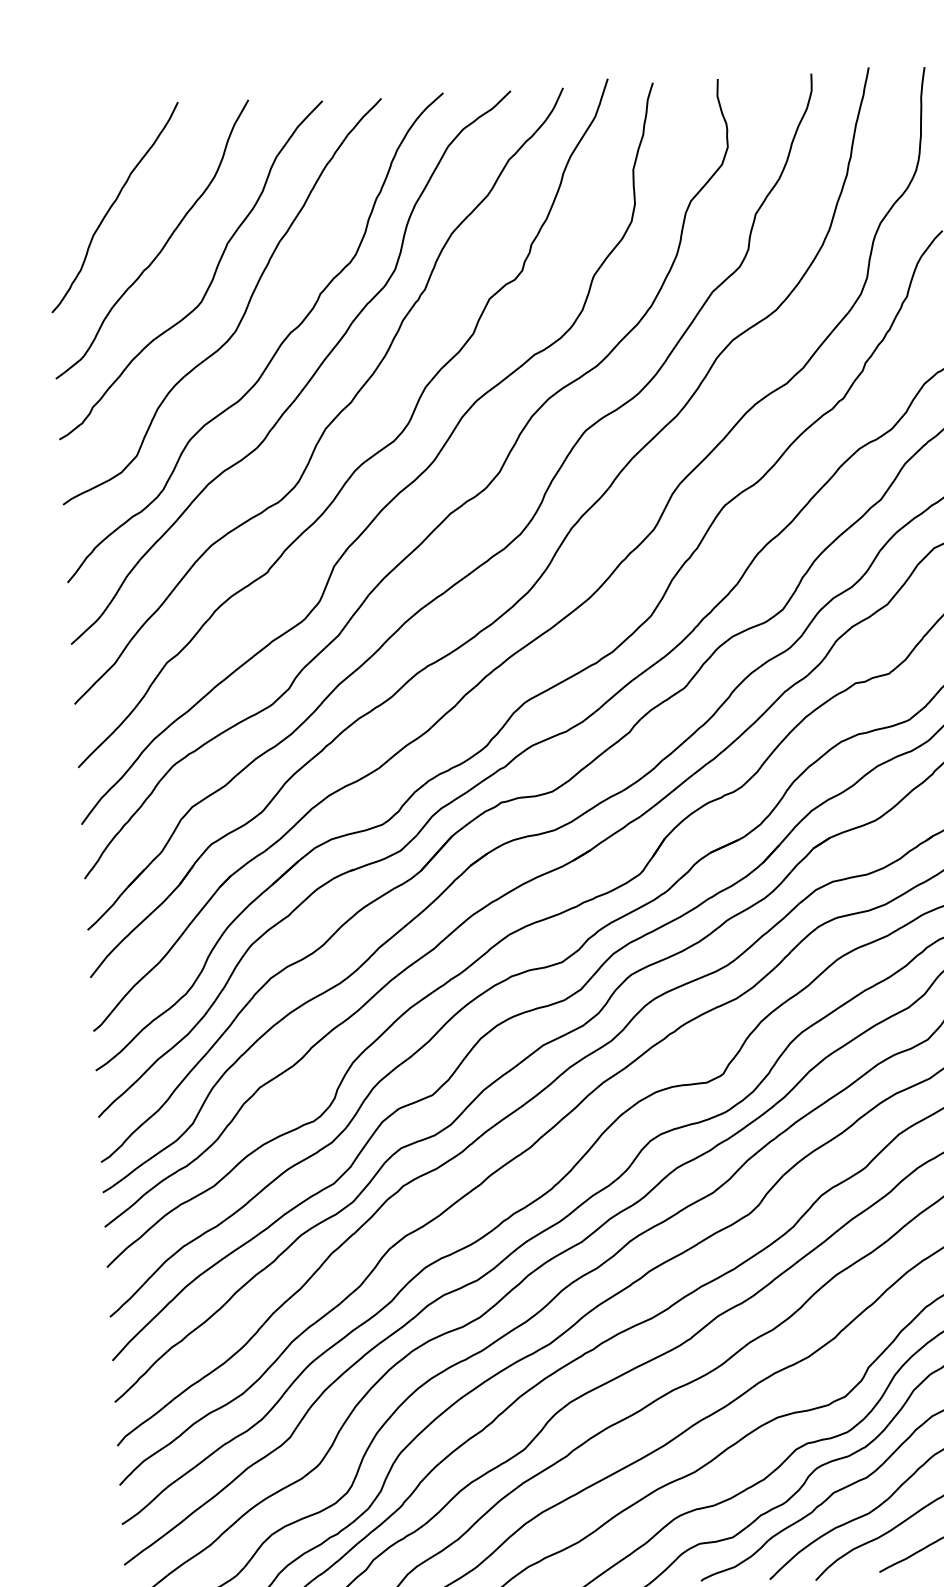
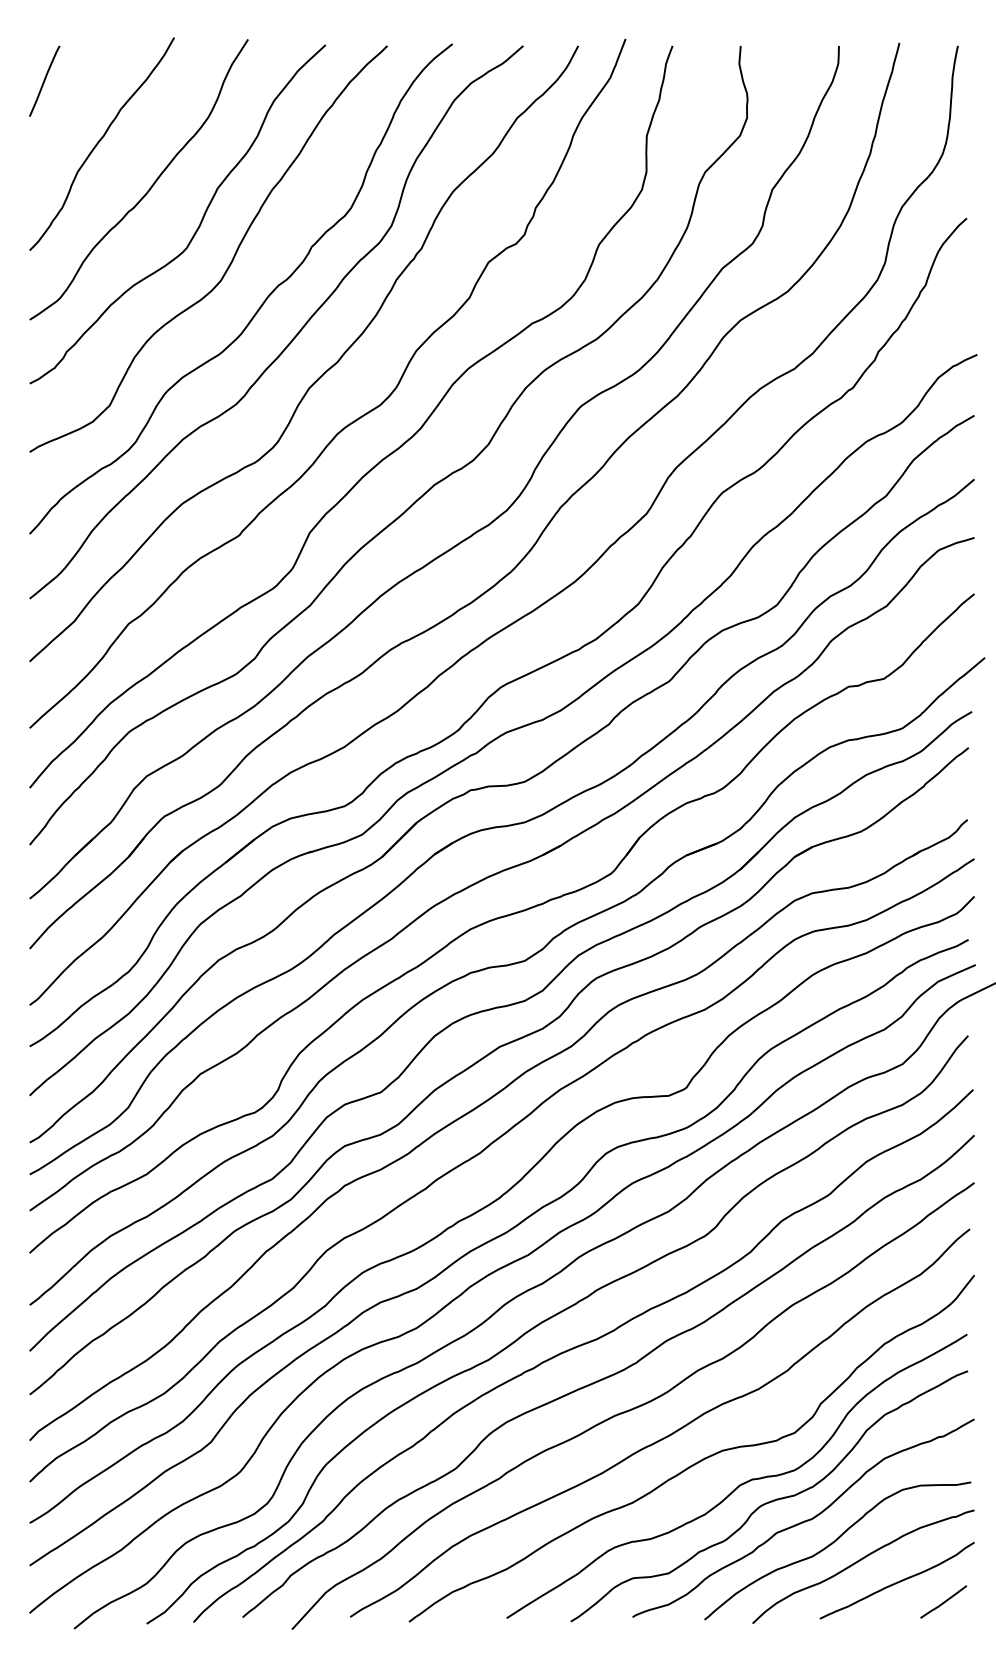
line: (56, 150) -> (44, 80), added

